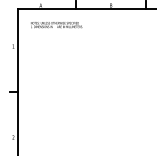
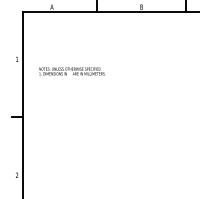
text: (56, 25) -> (71, 72), moved

